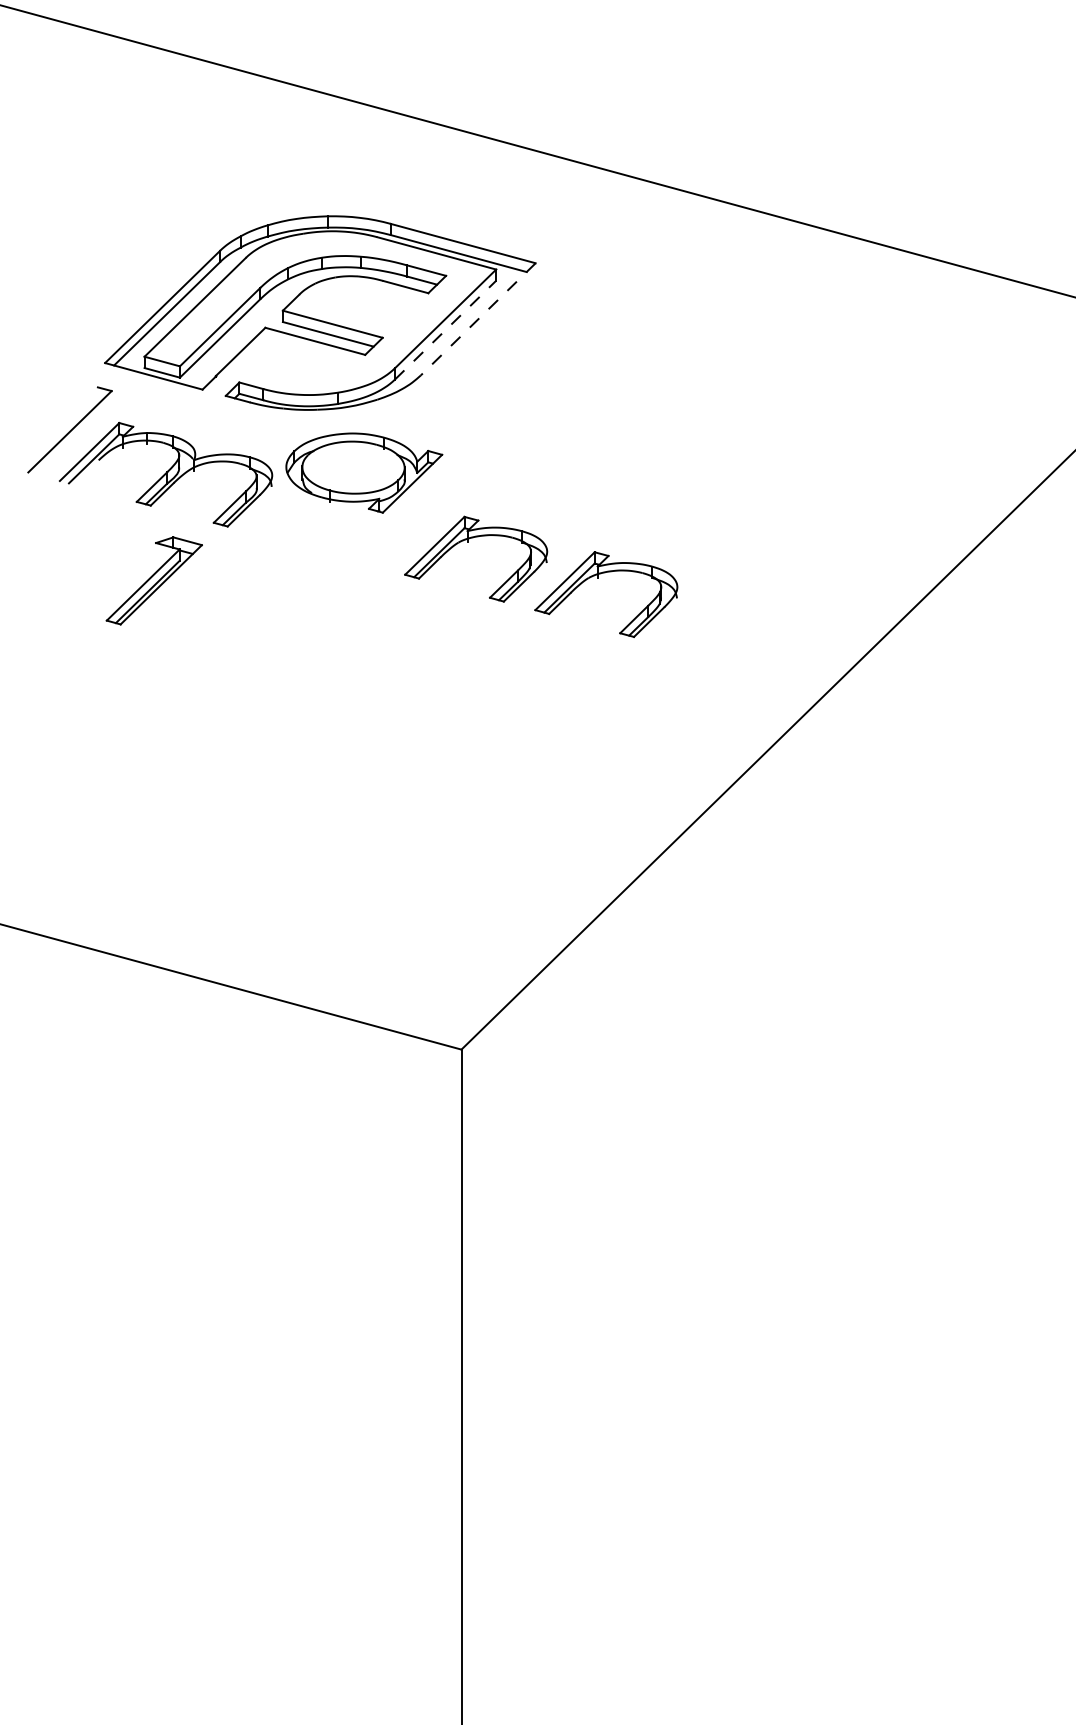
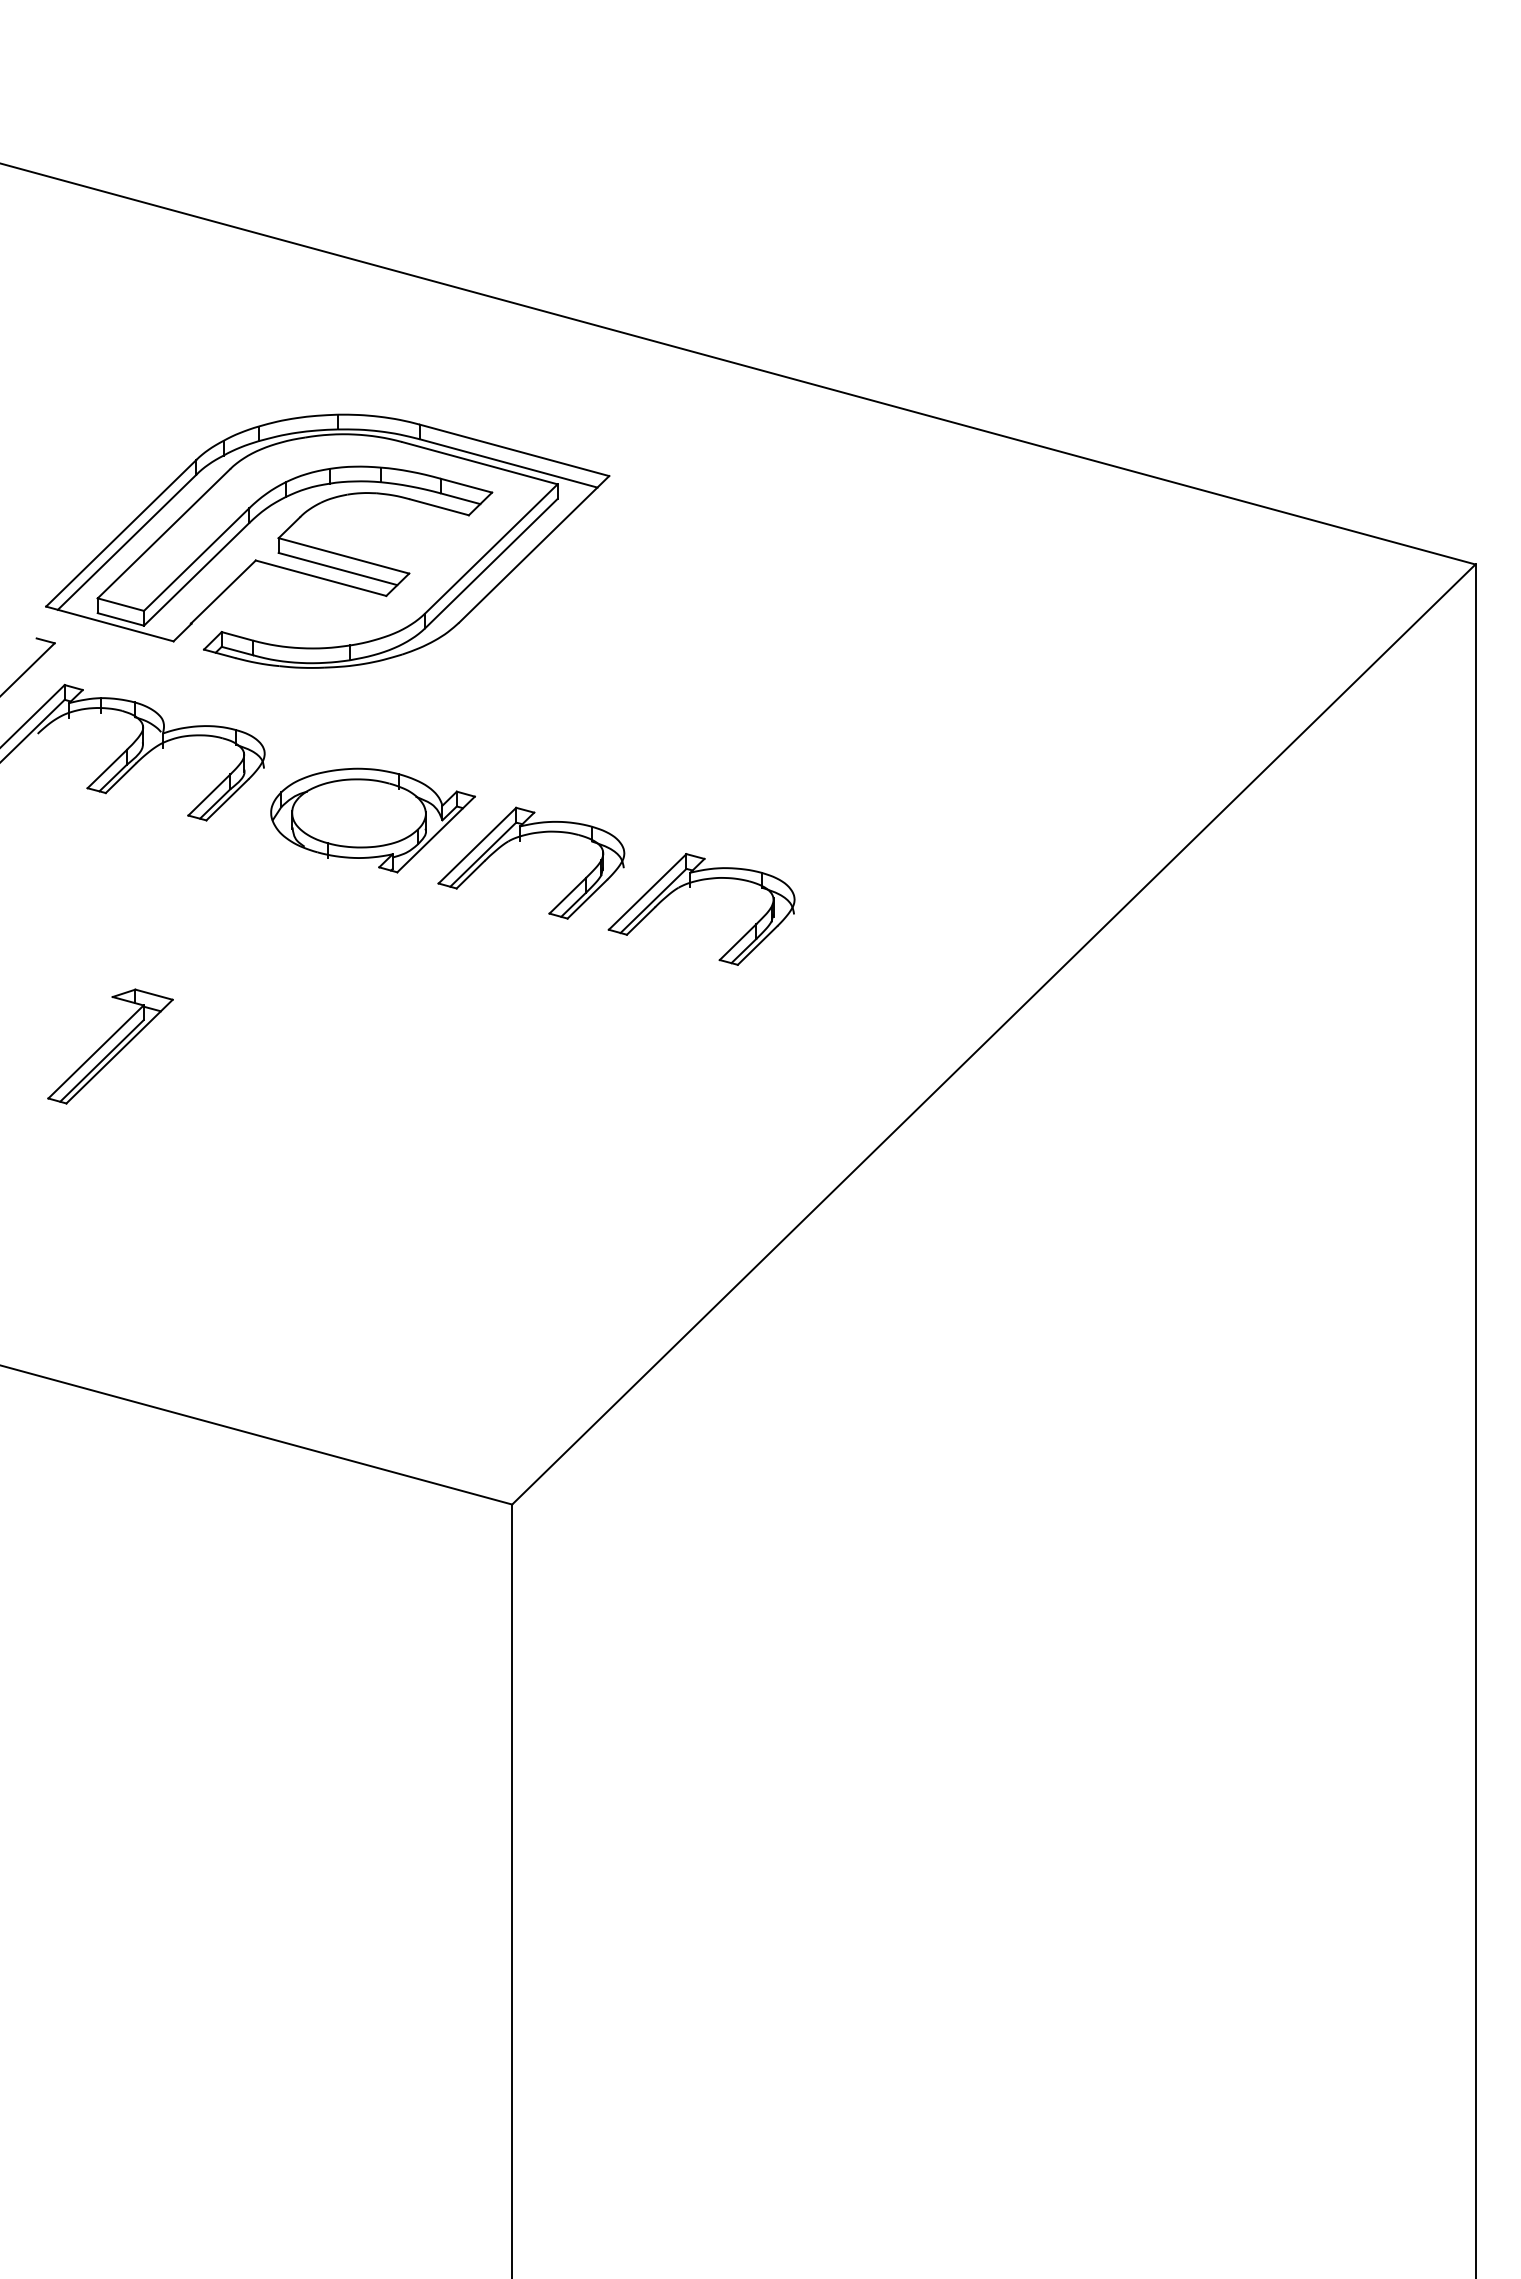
line: (478, 319) -> (534, 549), dashed -> solid
line: (445, 330) -> (491, 563), dashed -> solid
part: (363, 473) -> (372, 820), moved
part: (154, 580) -> (110, 1046), moved

